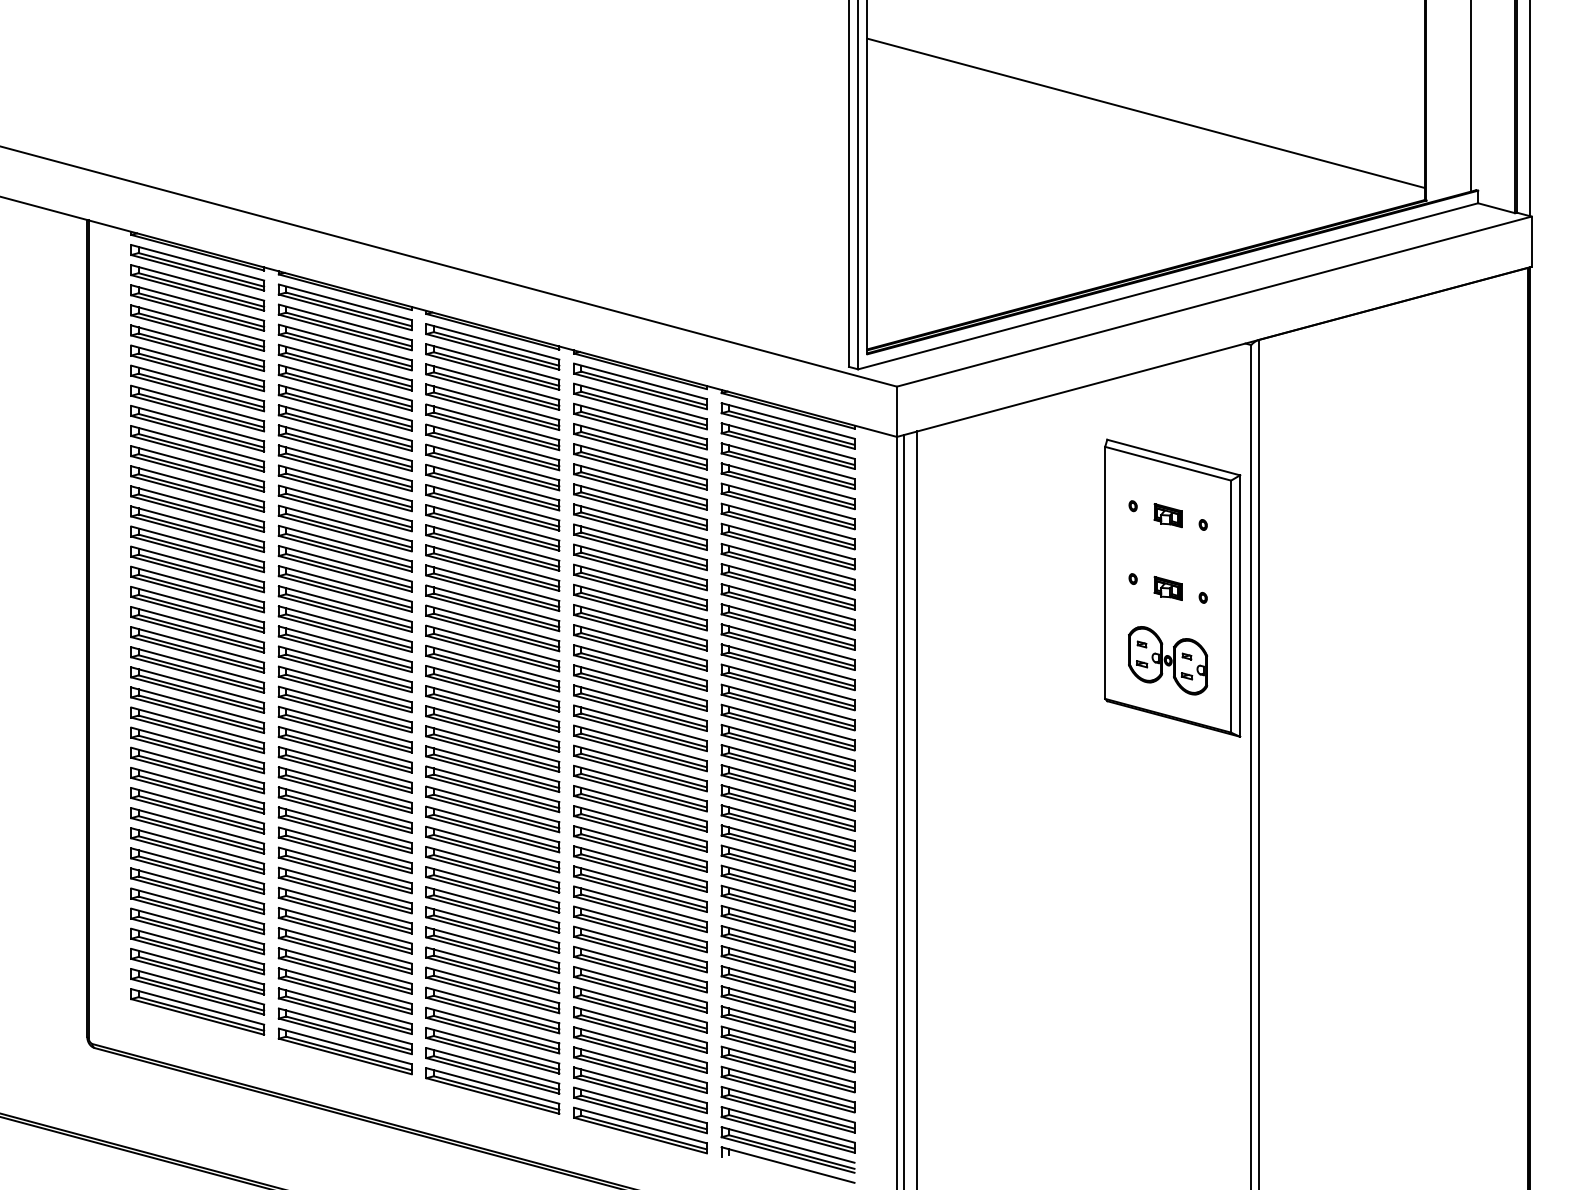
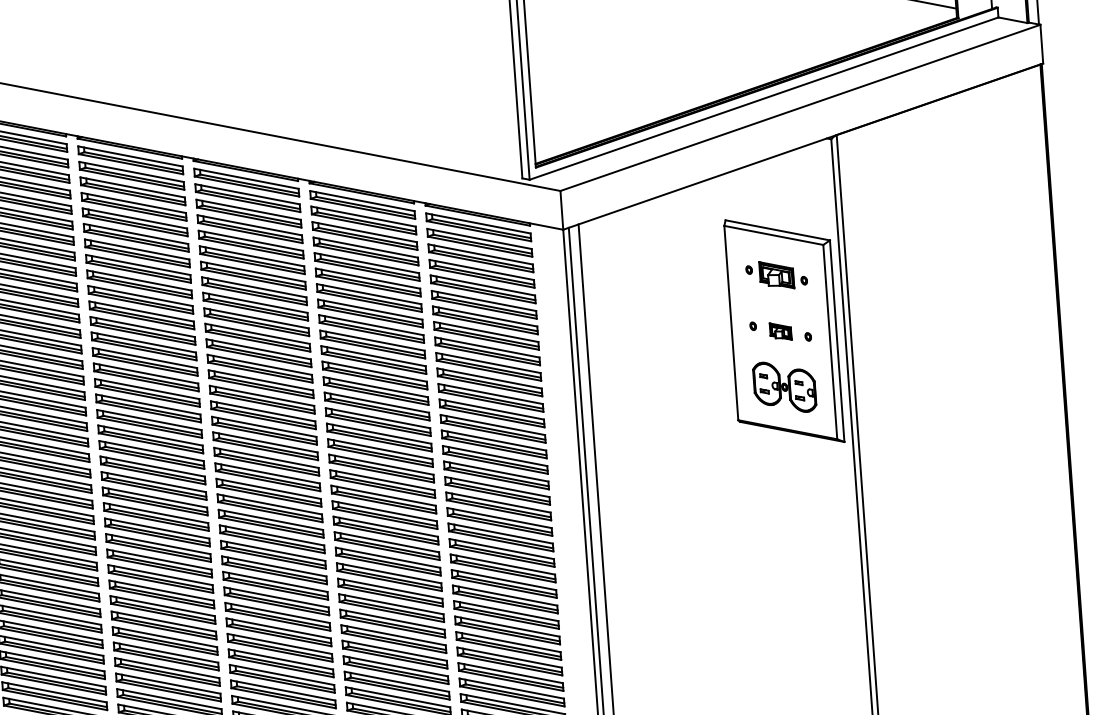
part: (1167, 515) -> (776, 275), size x1.6

